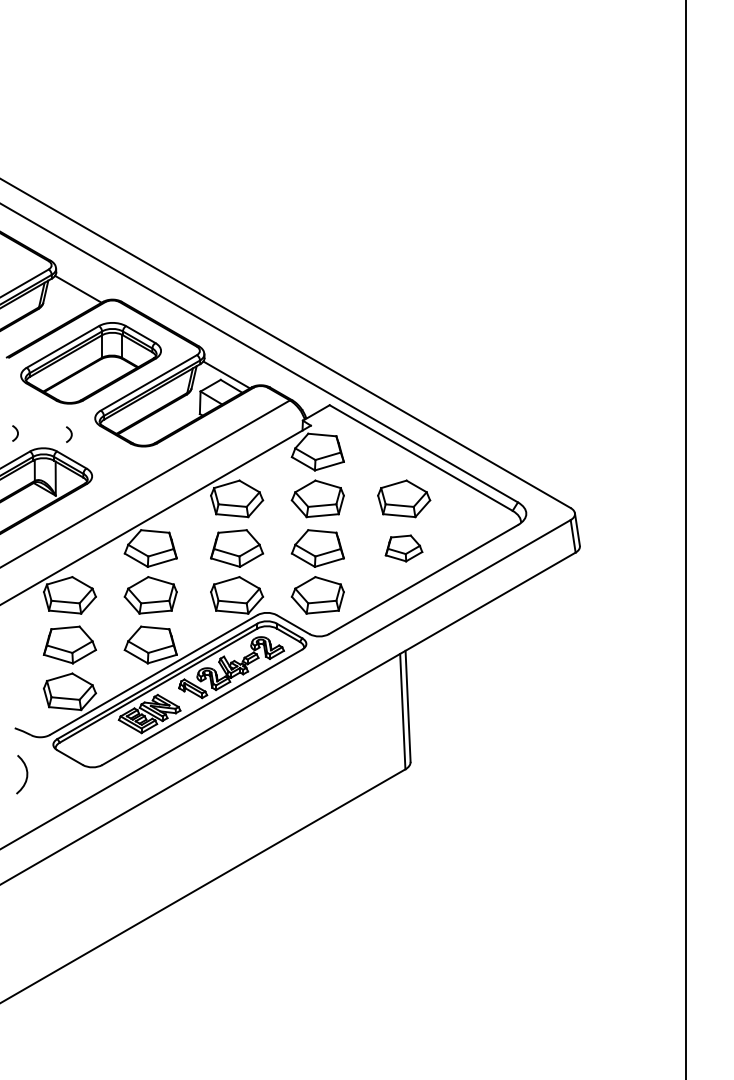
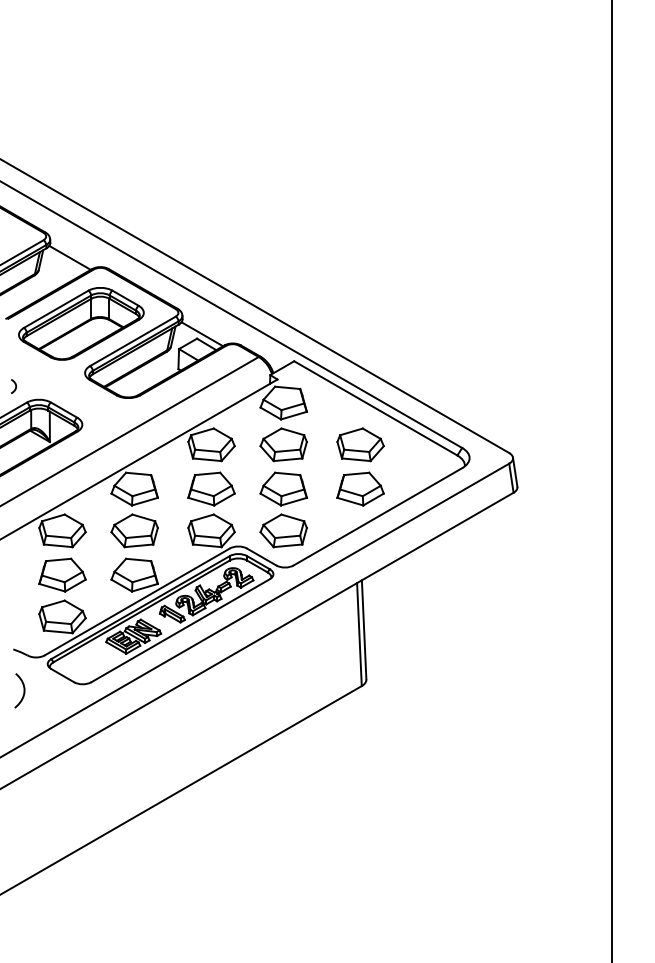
curve: (71, 434) -> (63, 387), removed
part: (403, 547) -> (360, 488), size x1.43

